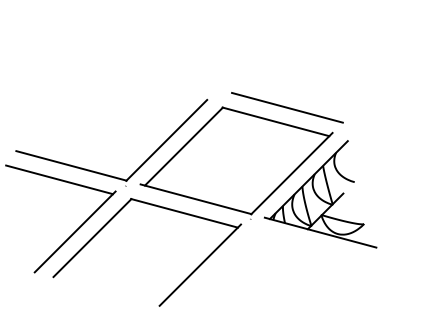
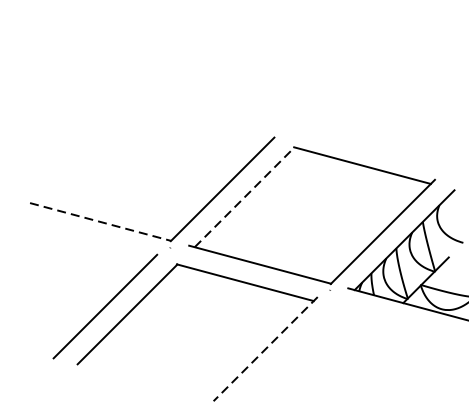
line: (287, 107) -> (377, 147), removed
line: (184, 146) -> (245, 197), solid -> dashed
line: (71, 166) -> (100, 222), solid -> dashed
line: (59, 179) -> (85, 239), removed
line: (200, 265) -> (265, 349), solid -> dashed

